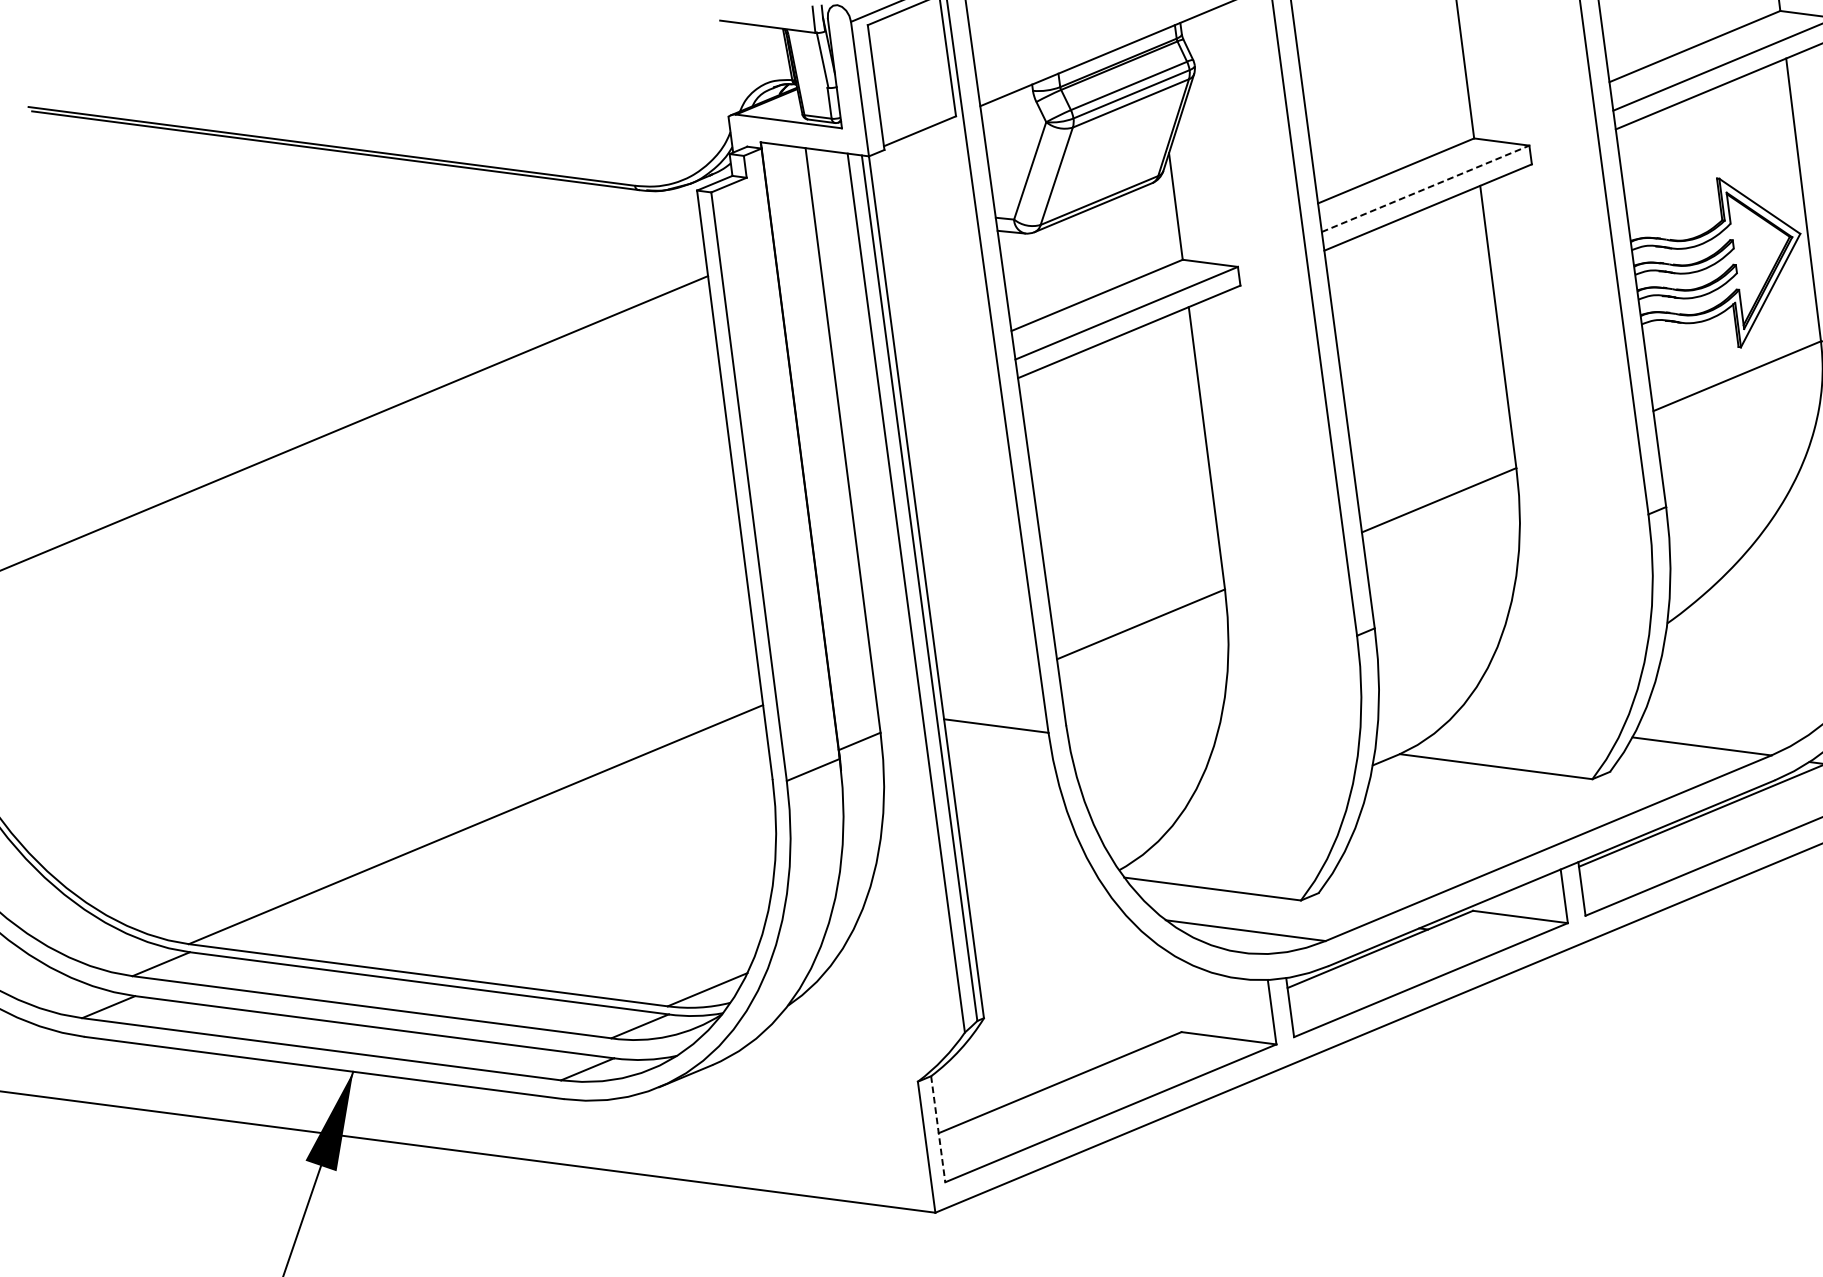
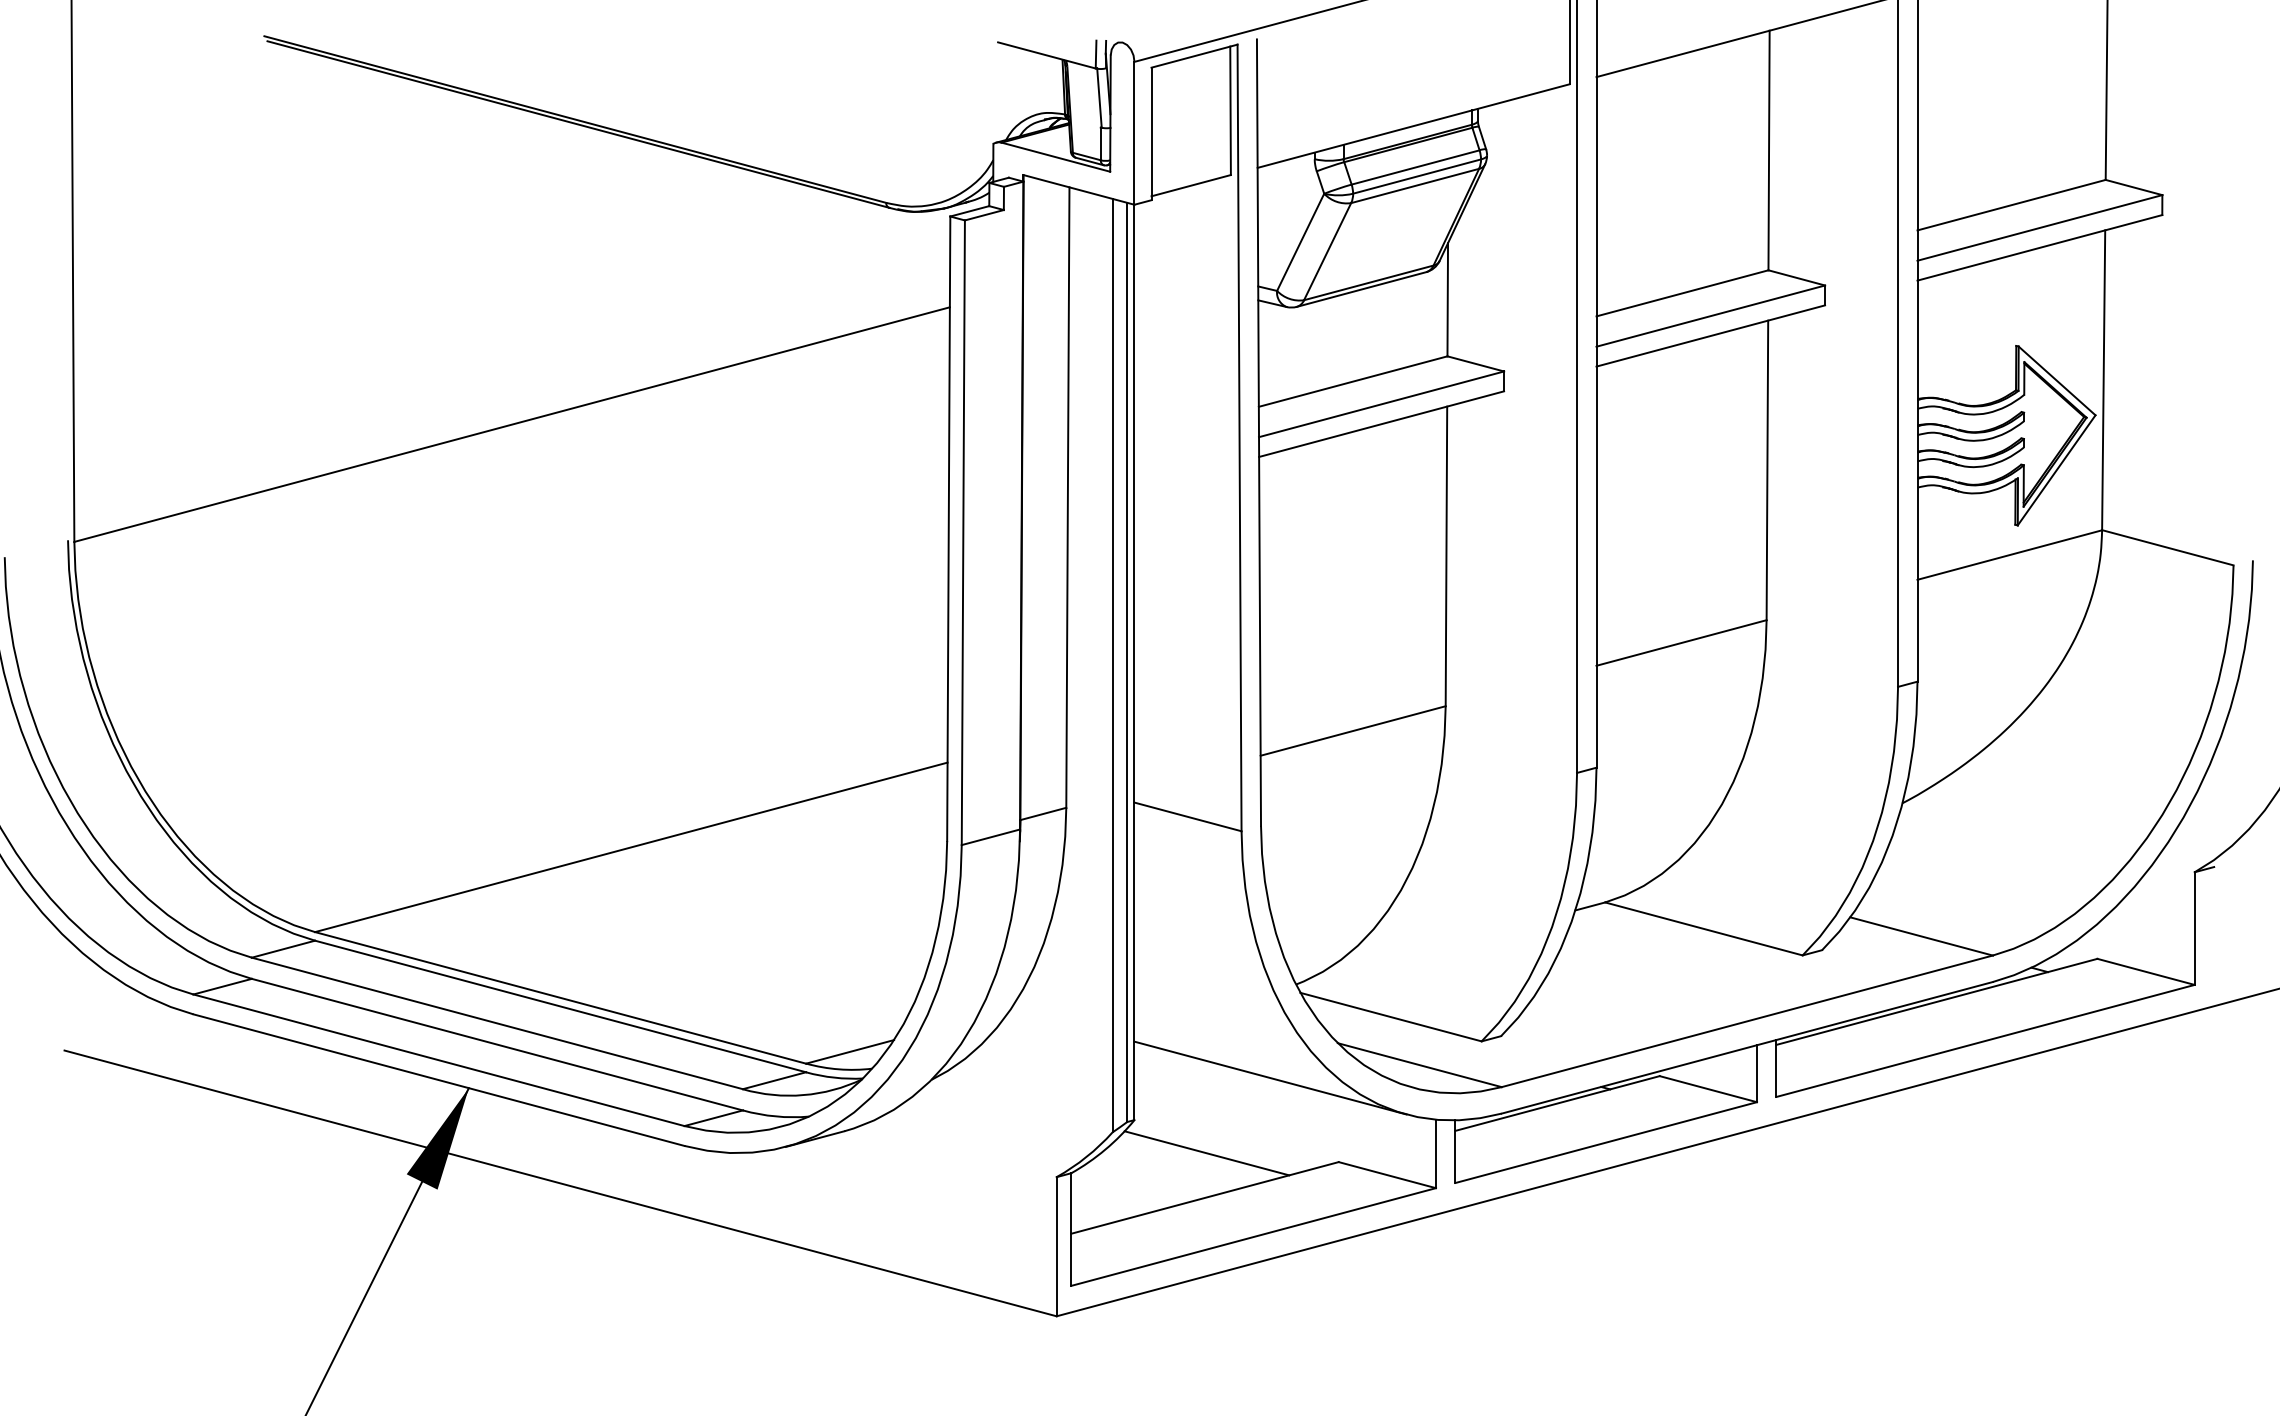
line: (1426, 188) -> (1711, 315), dashed -> solid
line: (1106, 961) -> (1270, 1077), added
line: (1056, 1040) -> (1206, 1153), added
line: (938, 1130) -> (1071, 1230), dashed -> solid

